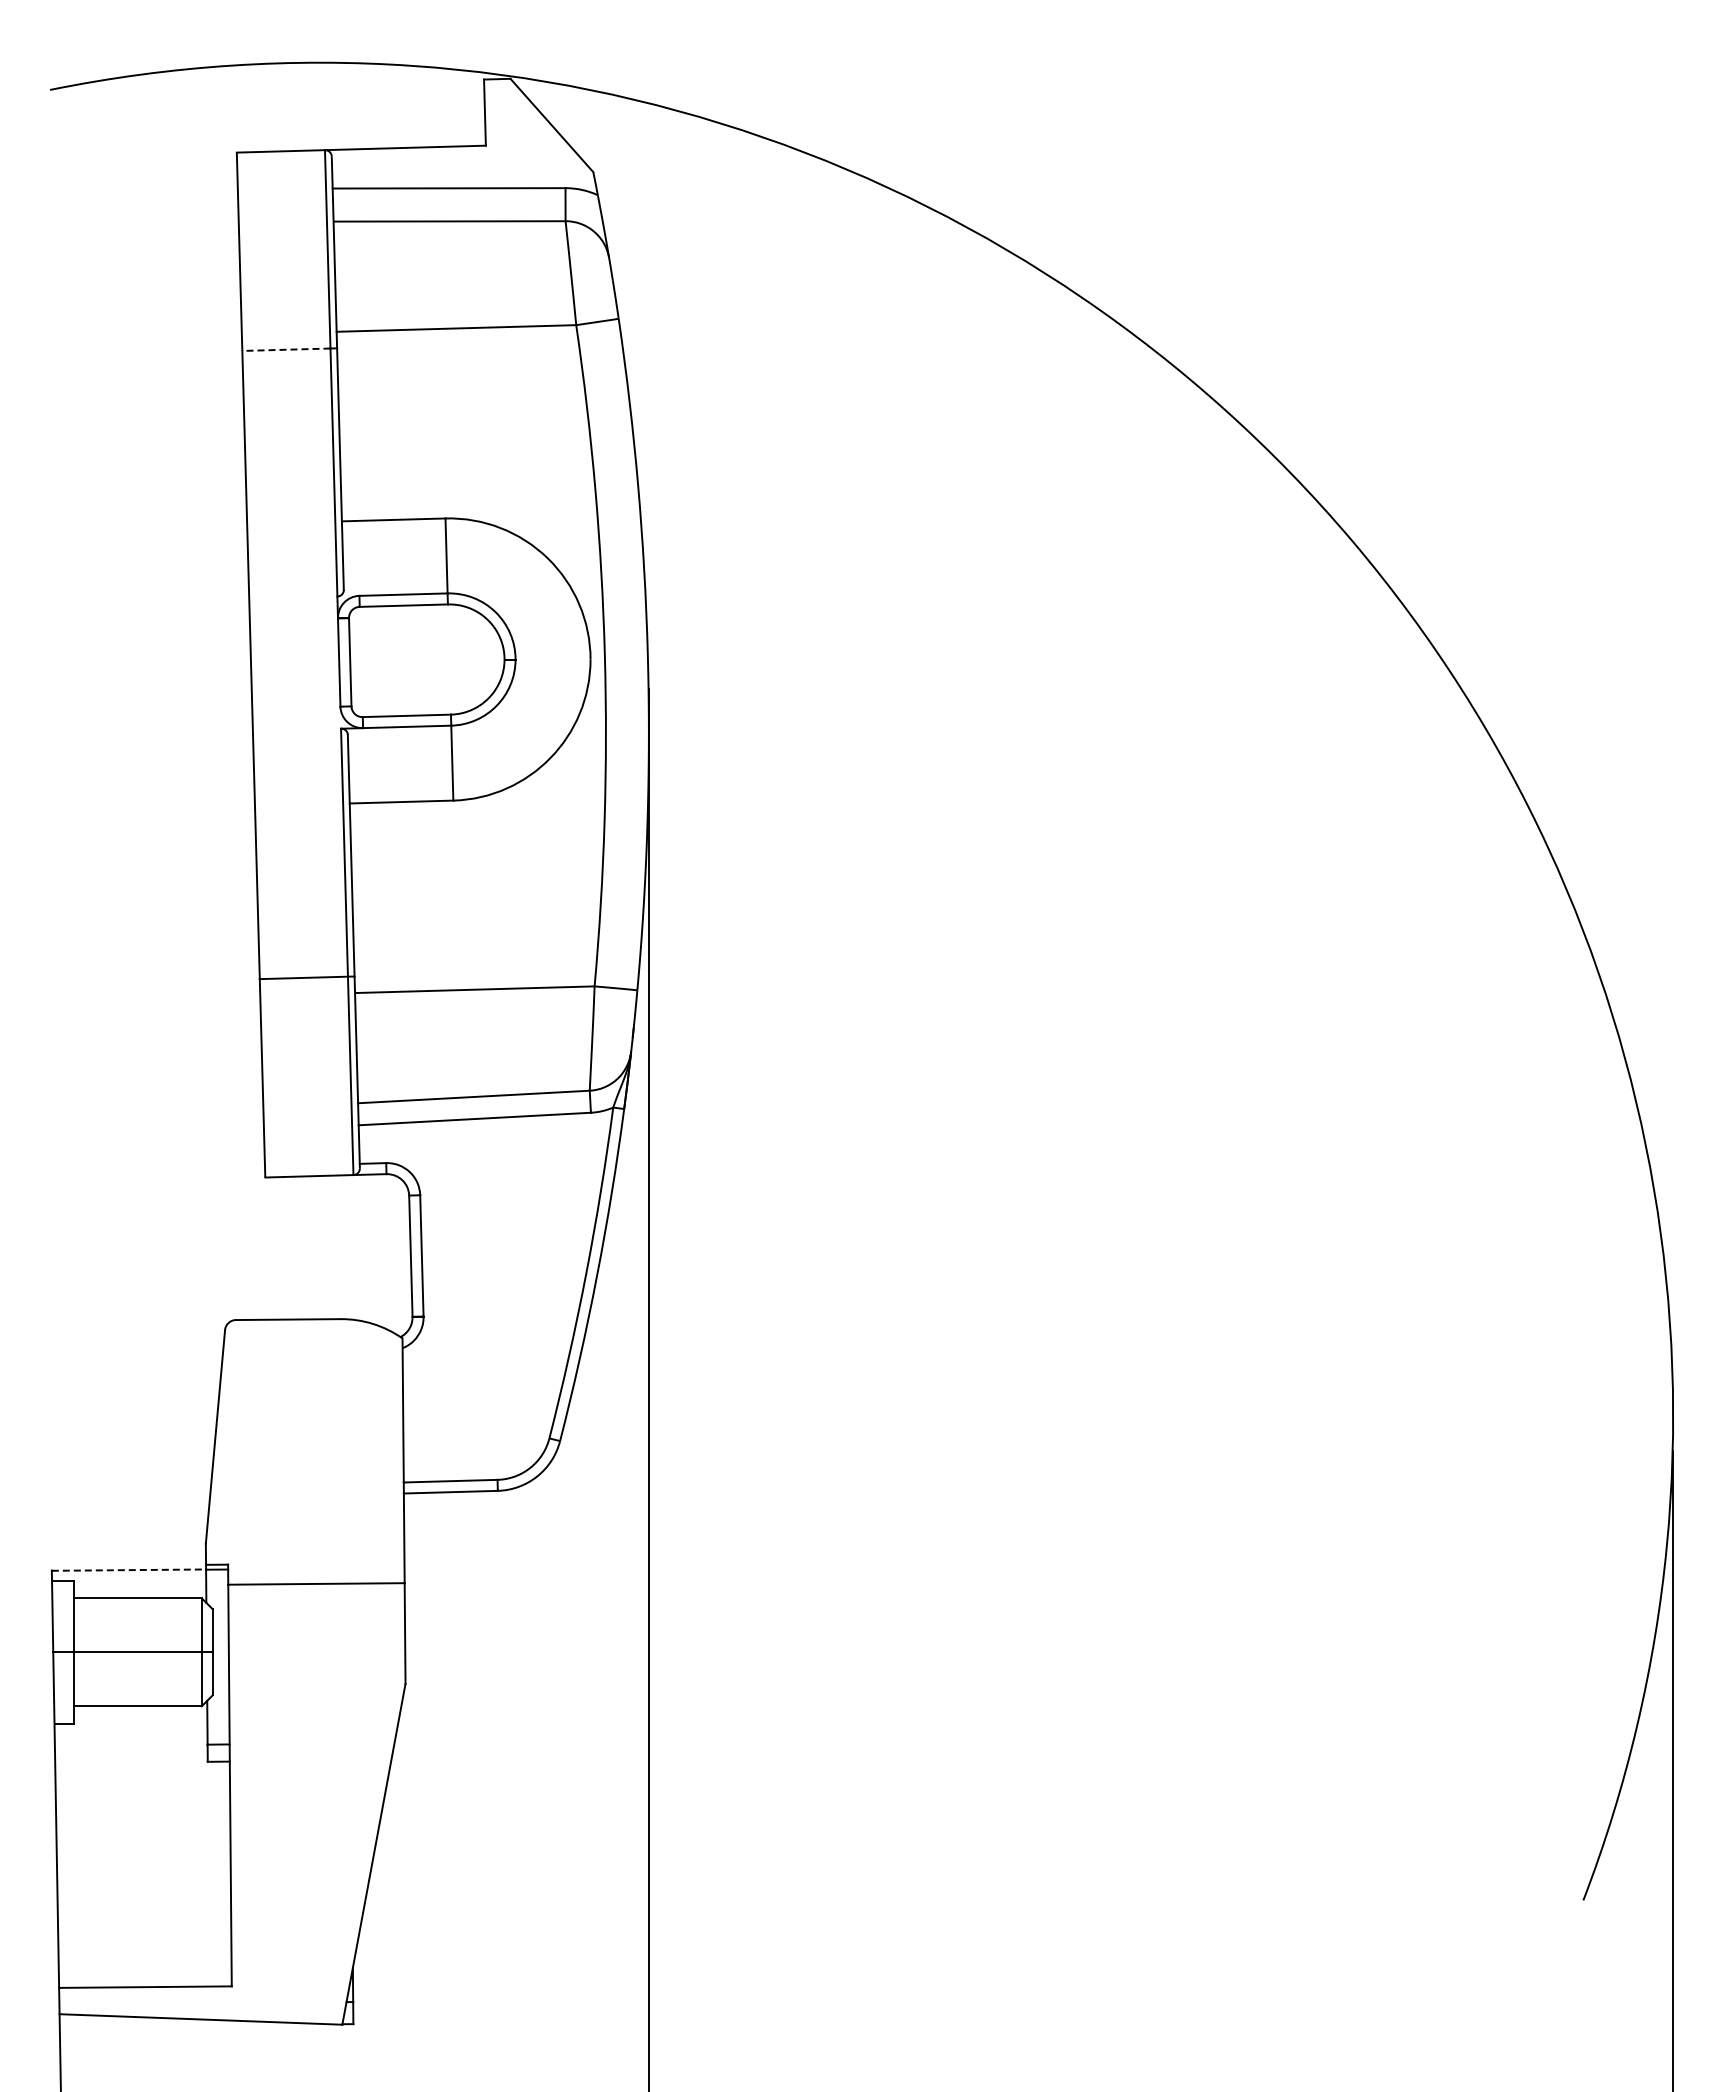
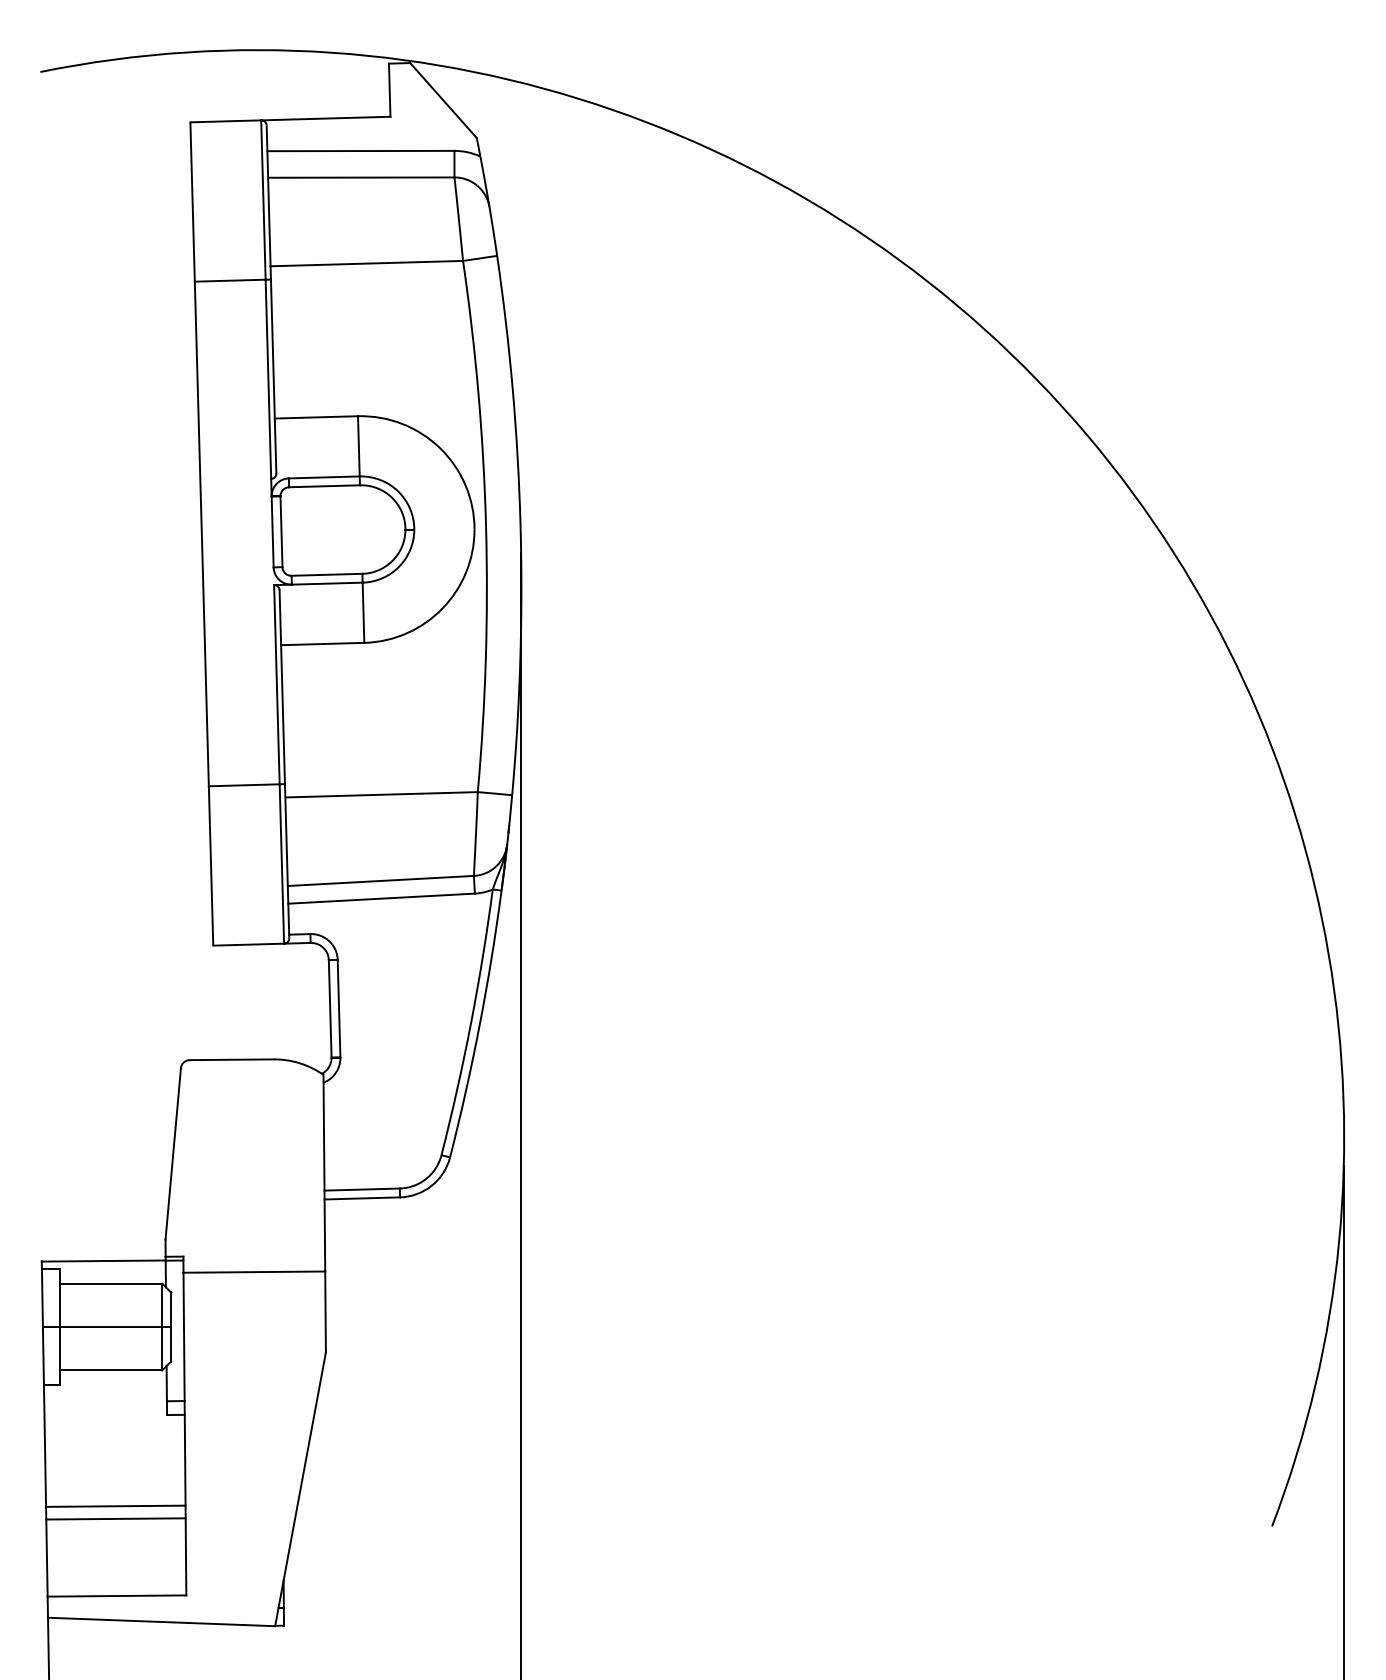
line: (285, 349) -> (229, 280), dashed -> solid
line: (129, 1570) -> (104, 1261), dashed -> solid
line: (143, 1875) -> (115, 1506), added
line: (143, 1890) -> (115, 1518), added

